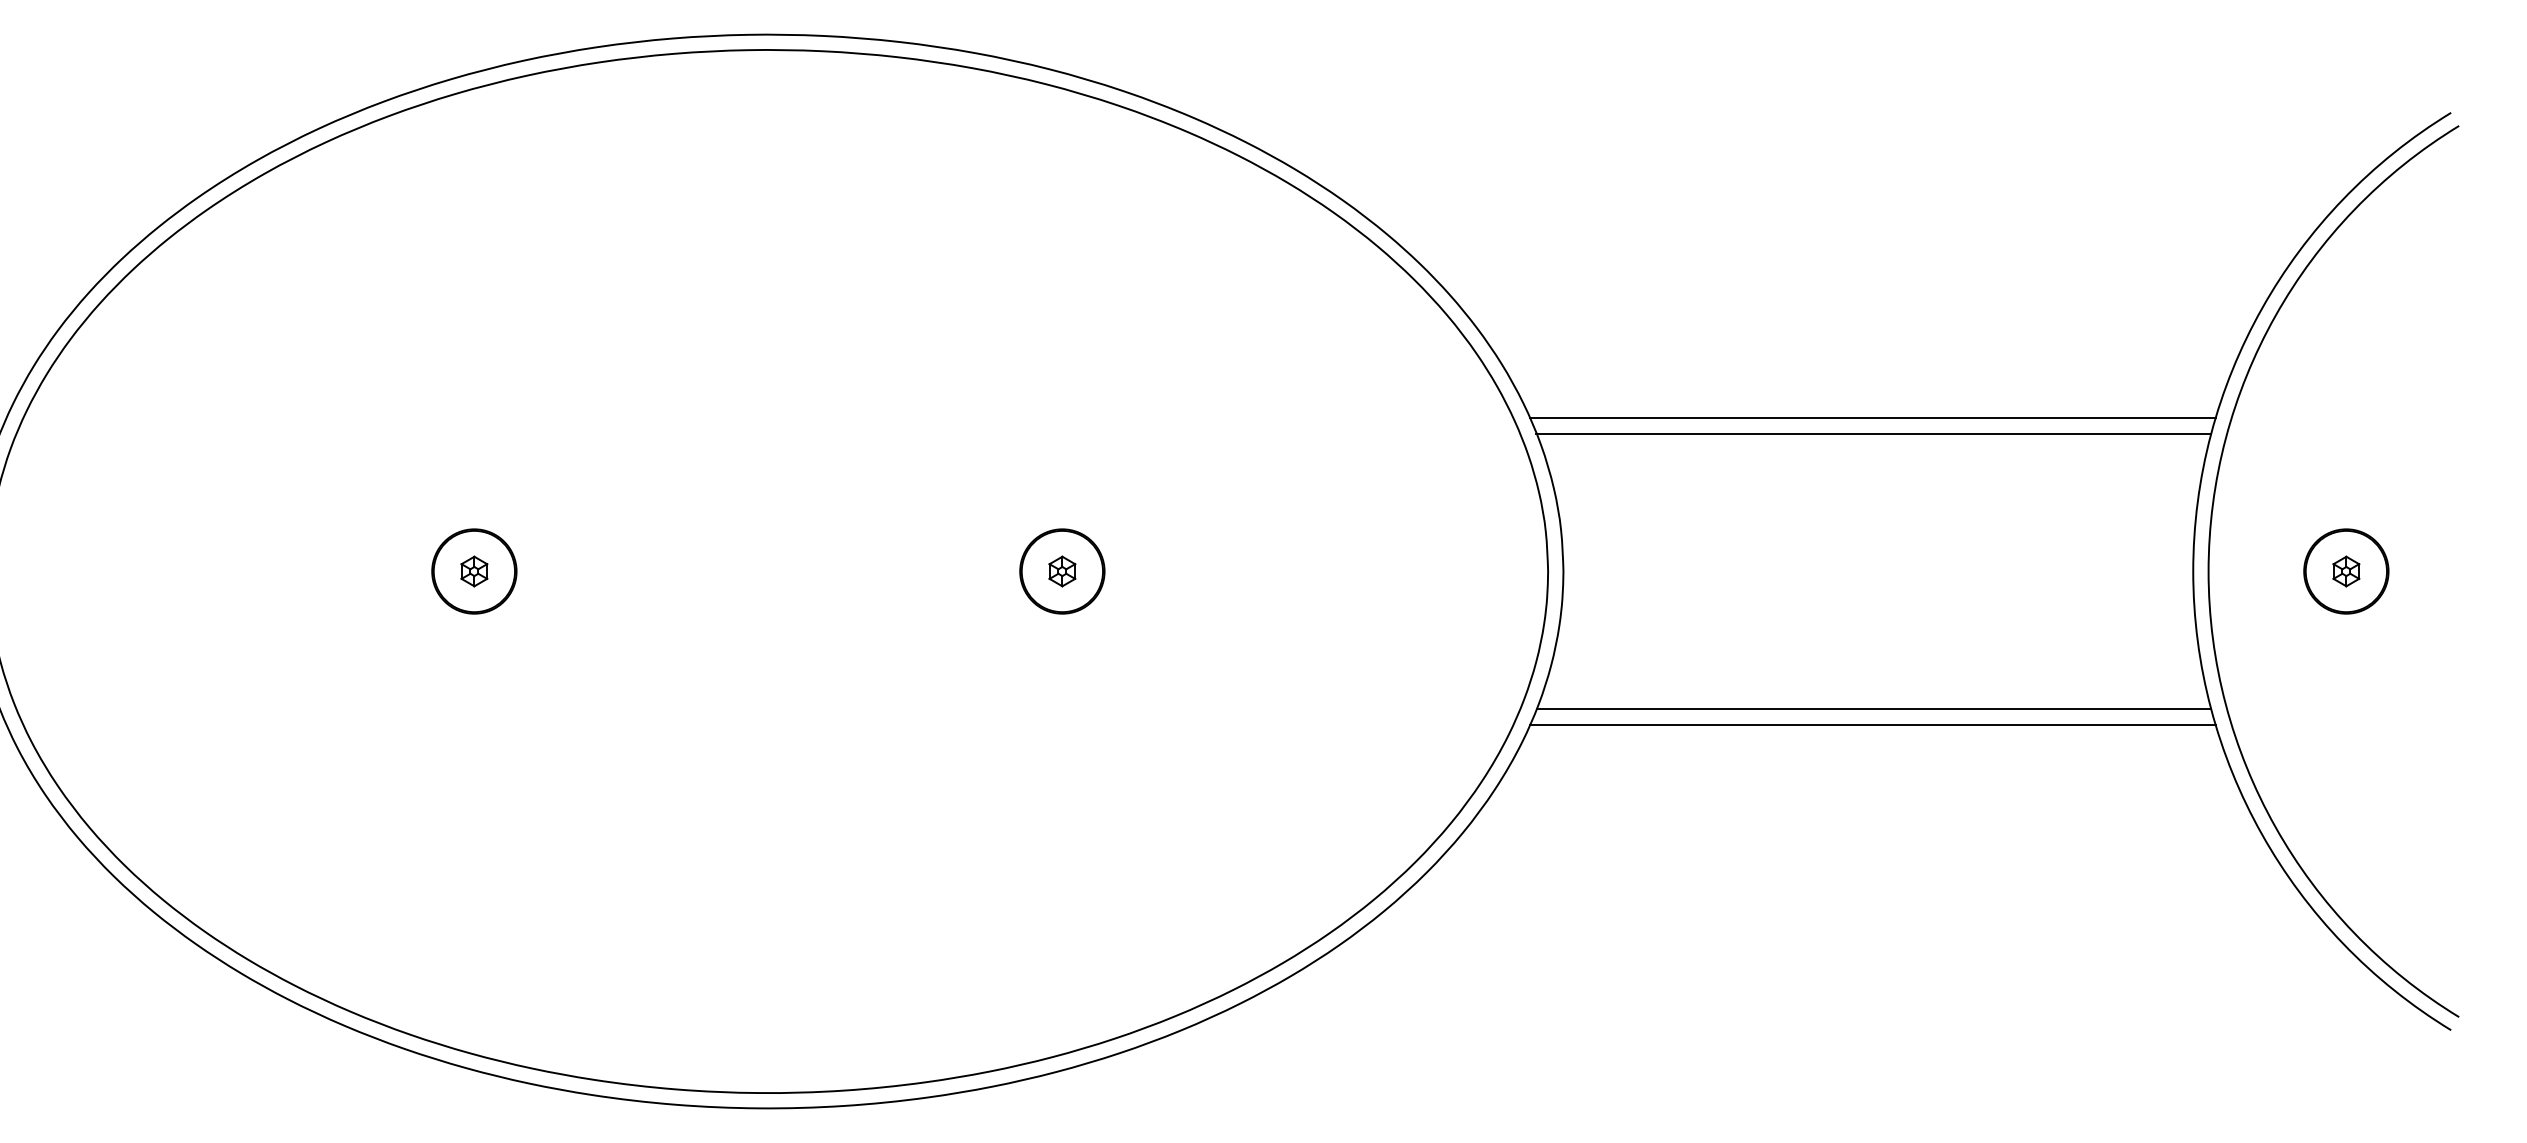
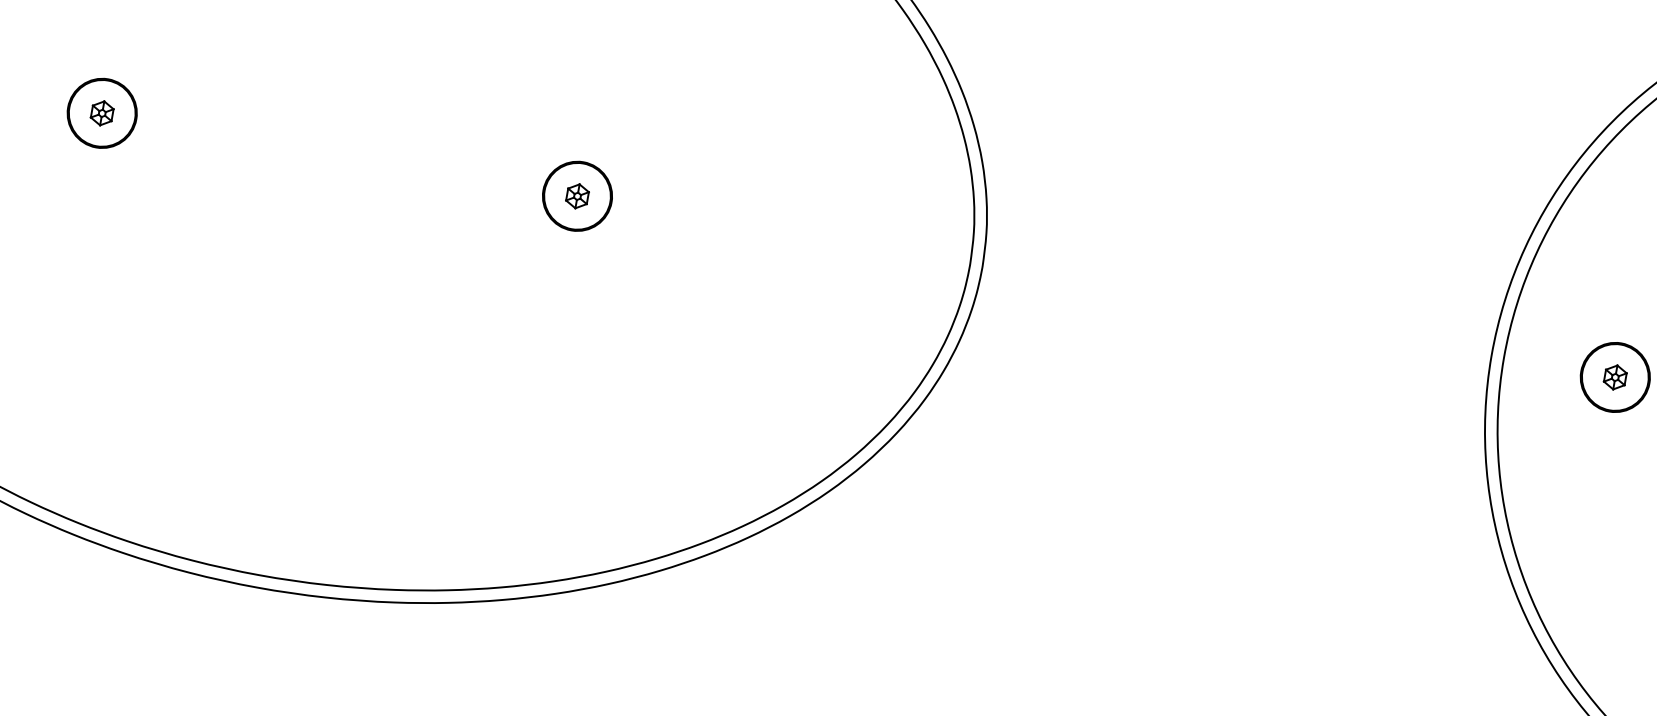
line: (1872, 418) -> (1253, 186), removed
line: (1873, 433) -> (1252, 199), removed
line: (1873, 709) -> (1213, 422), removed
line: (1872, 724) -> (1210, 434), removed

